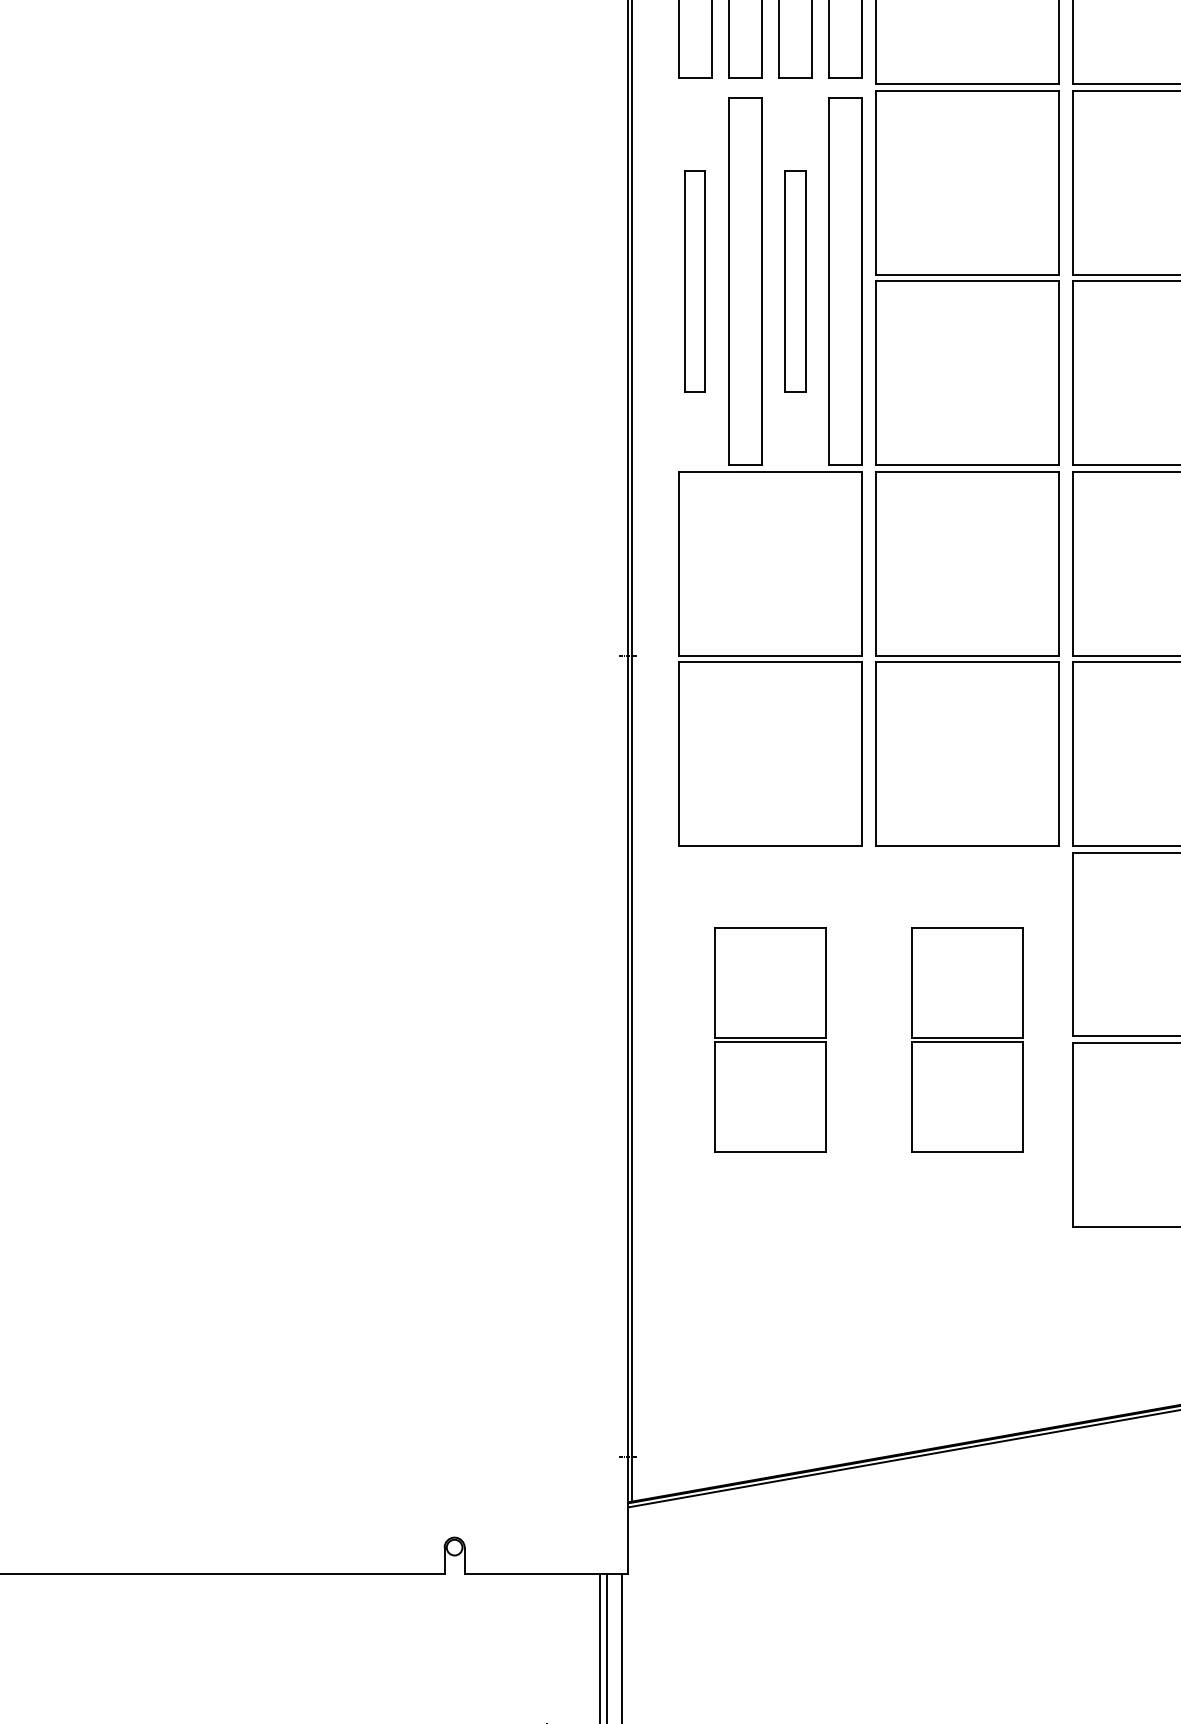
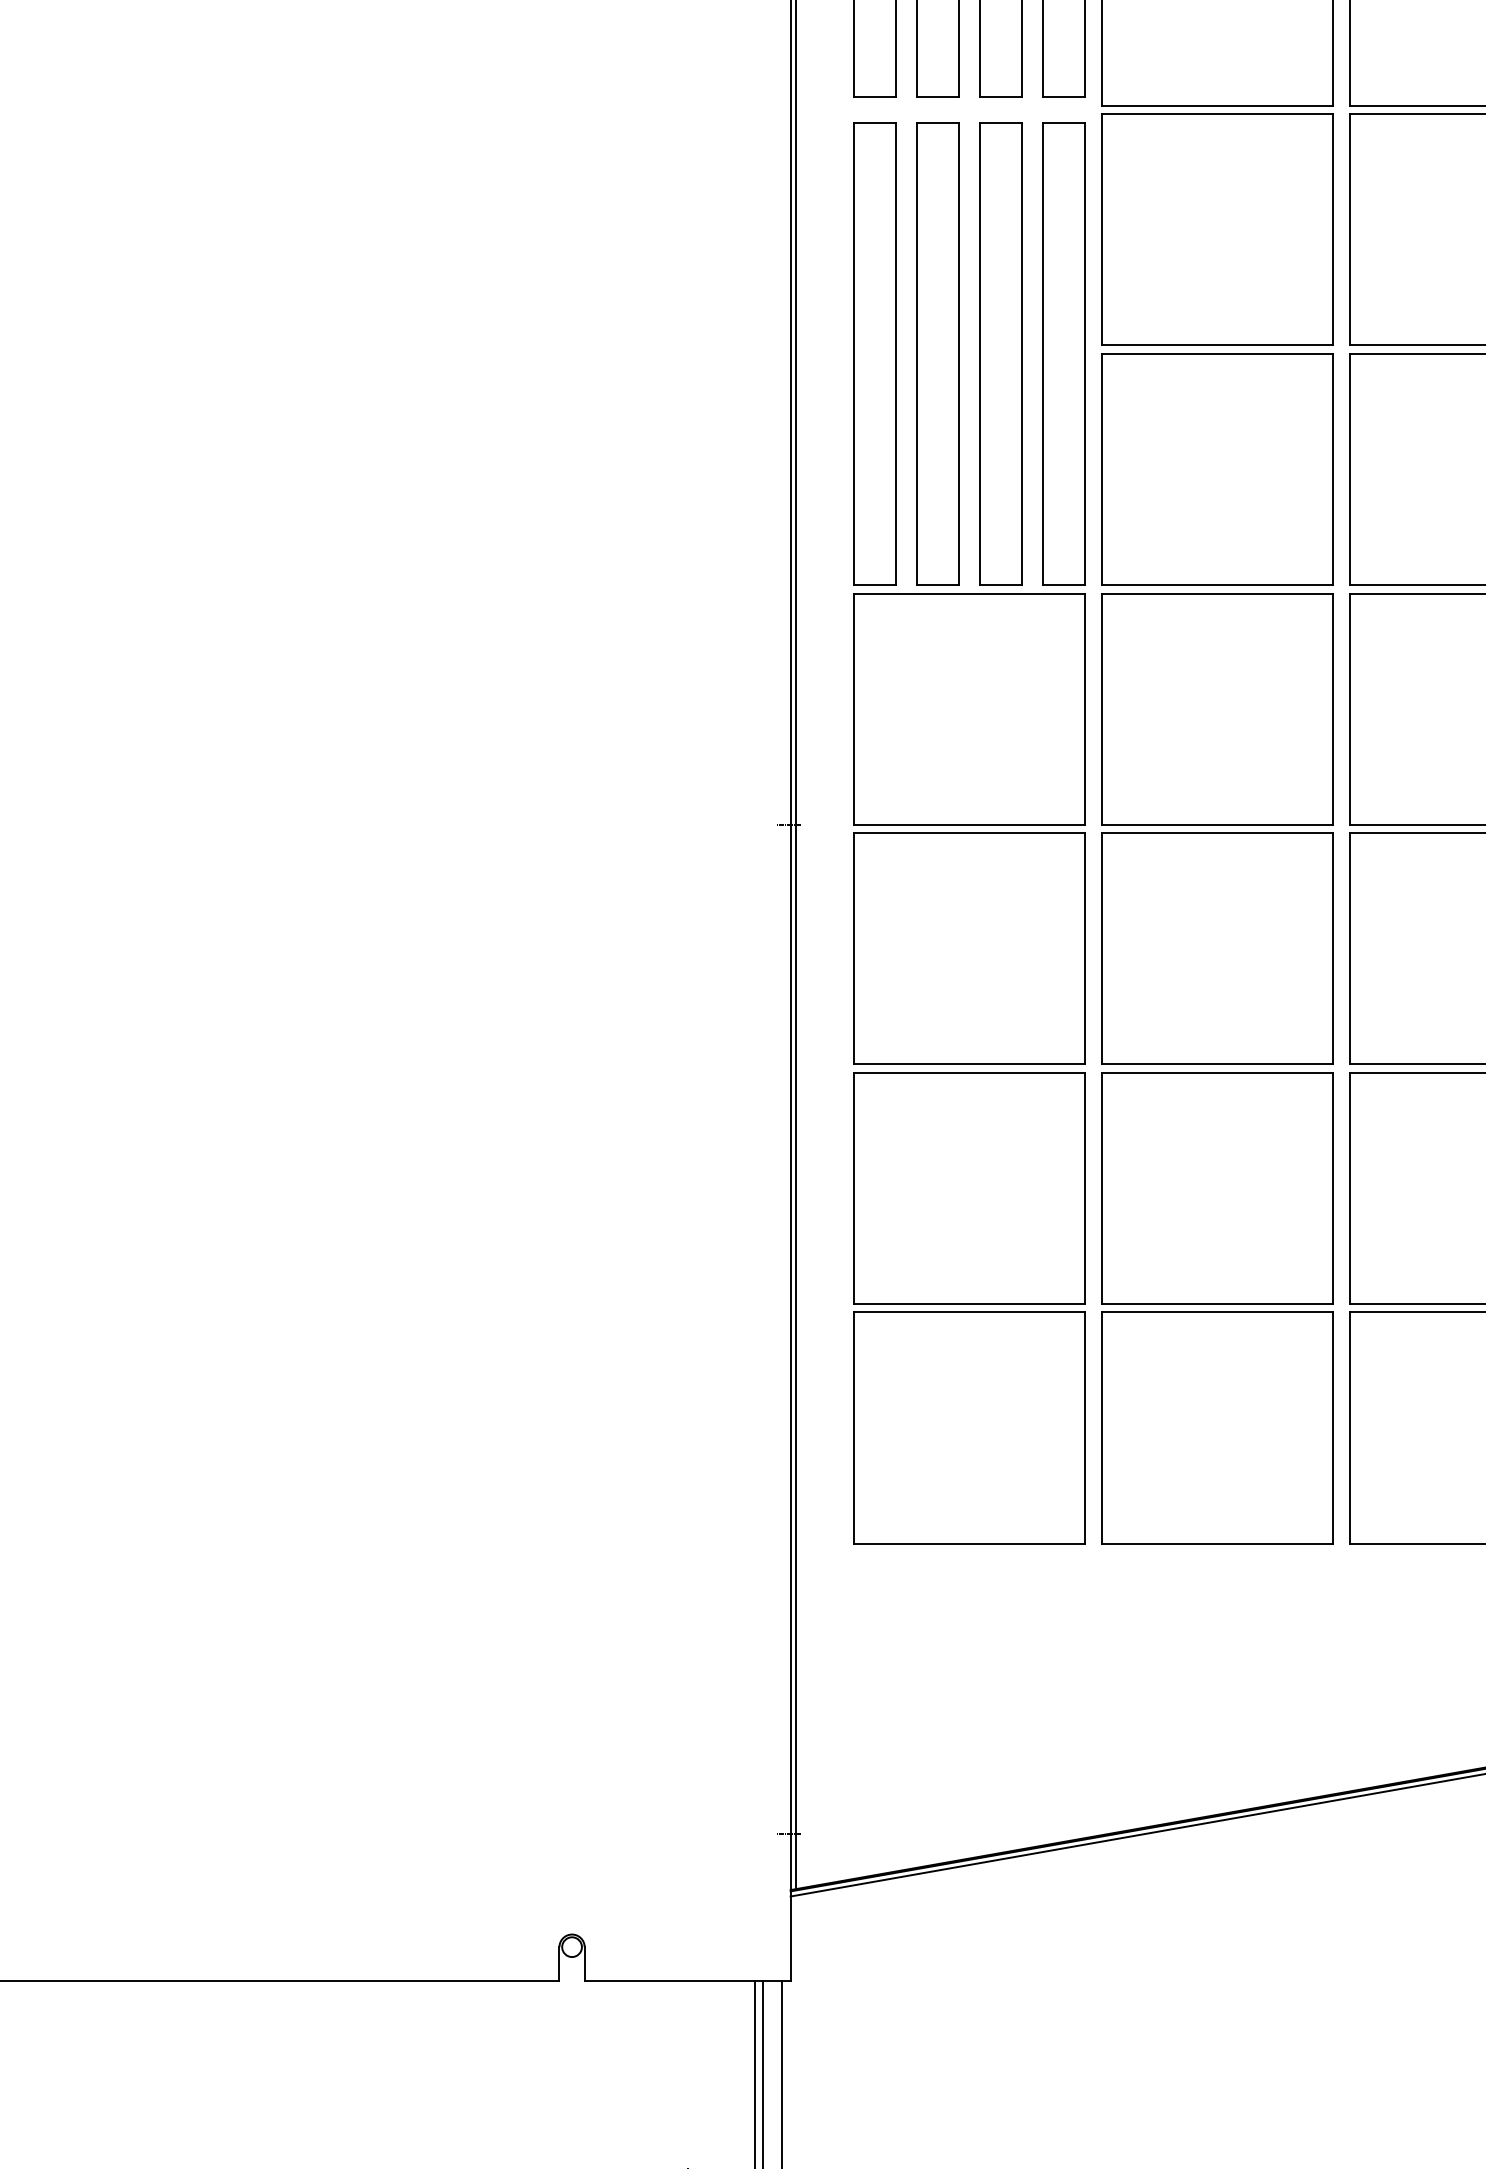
part: (695, 281) -> (874, 353), size x1.67
part: (795, 281) -> (1000, 353), size x1.67
part: (770, 1040) -> (969, 1308), size x1.67
part: (967, 1040) -> (1217, 1308), size x1.67

